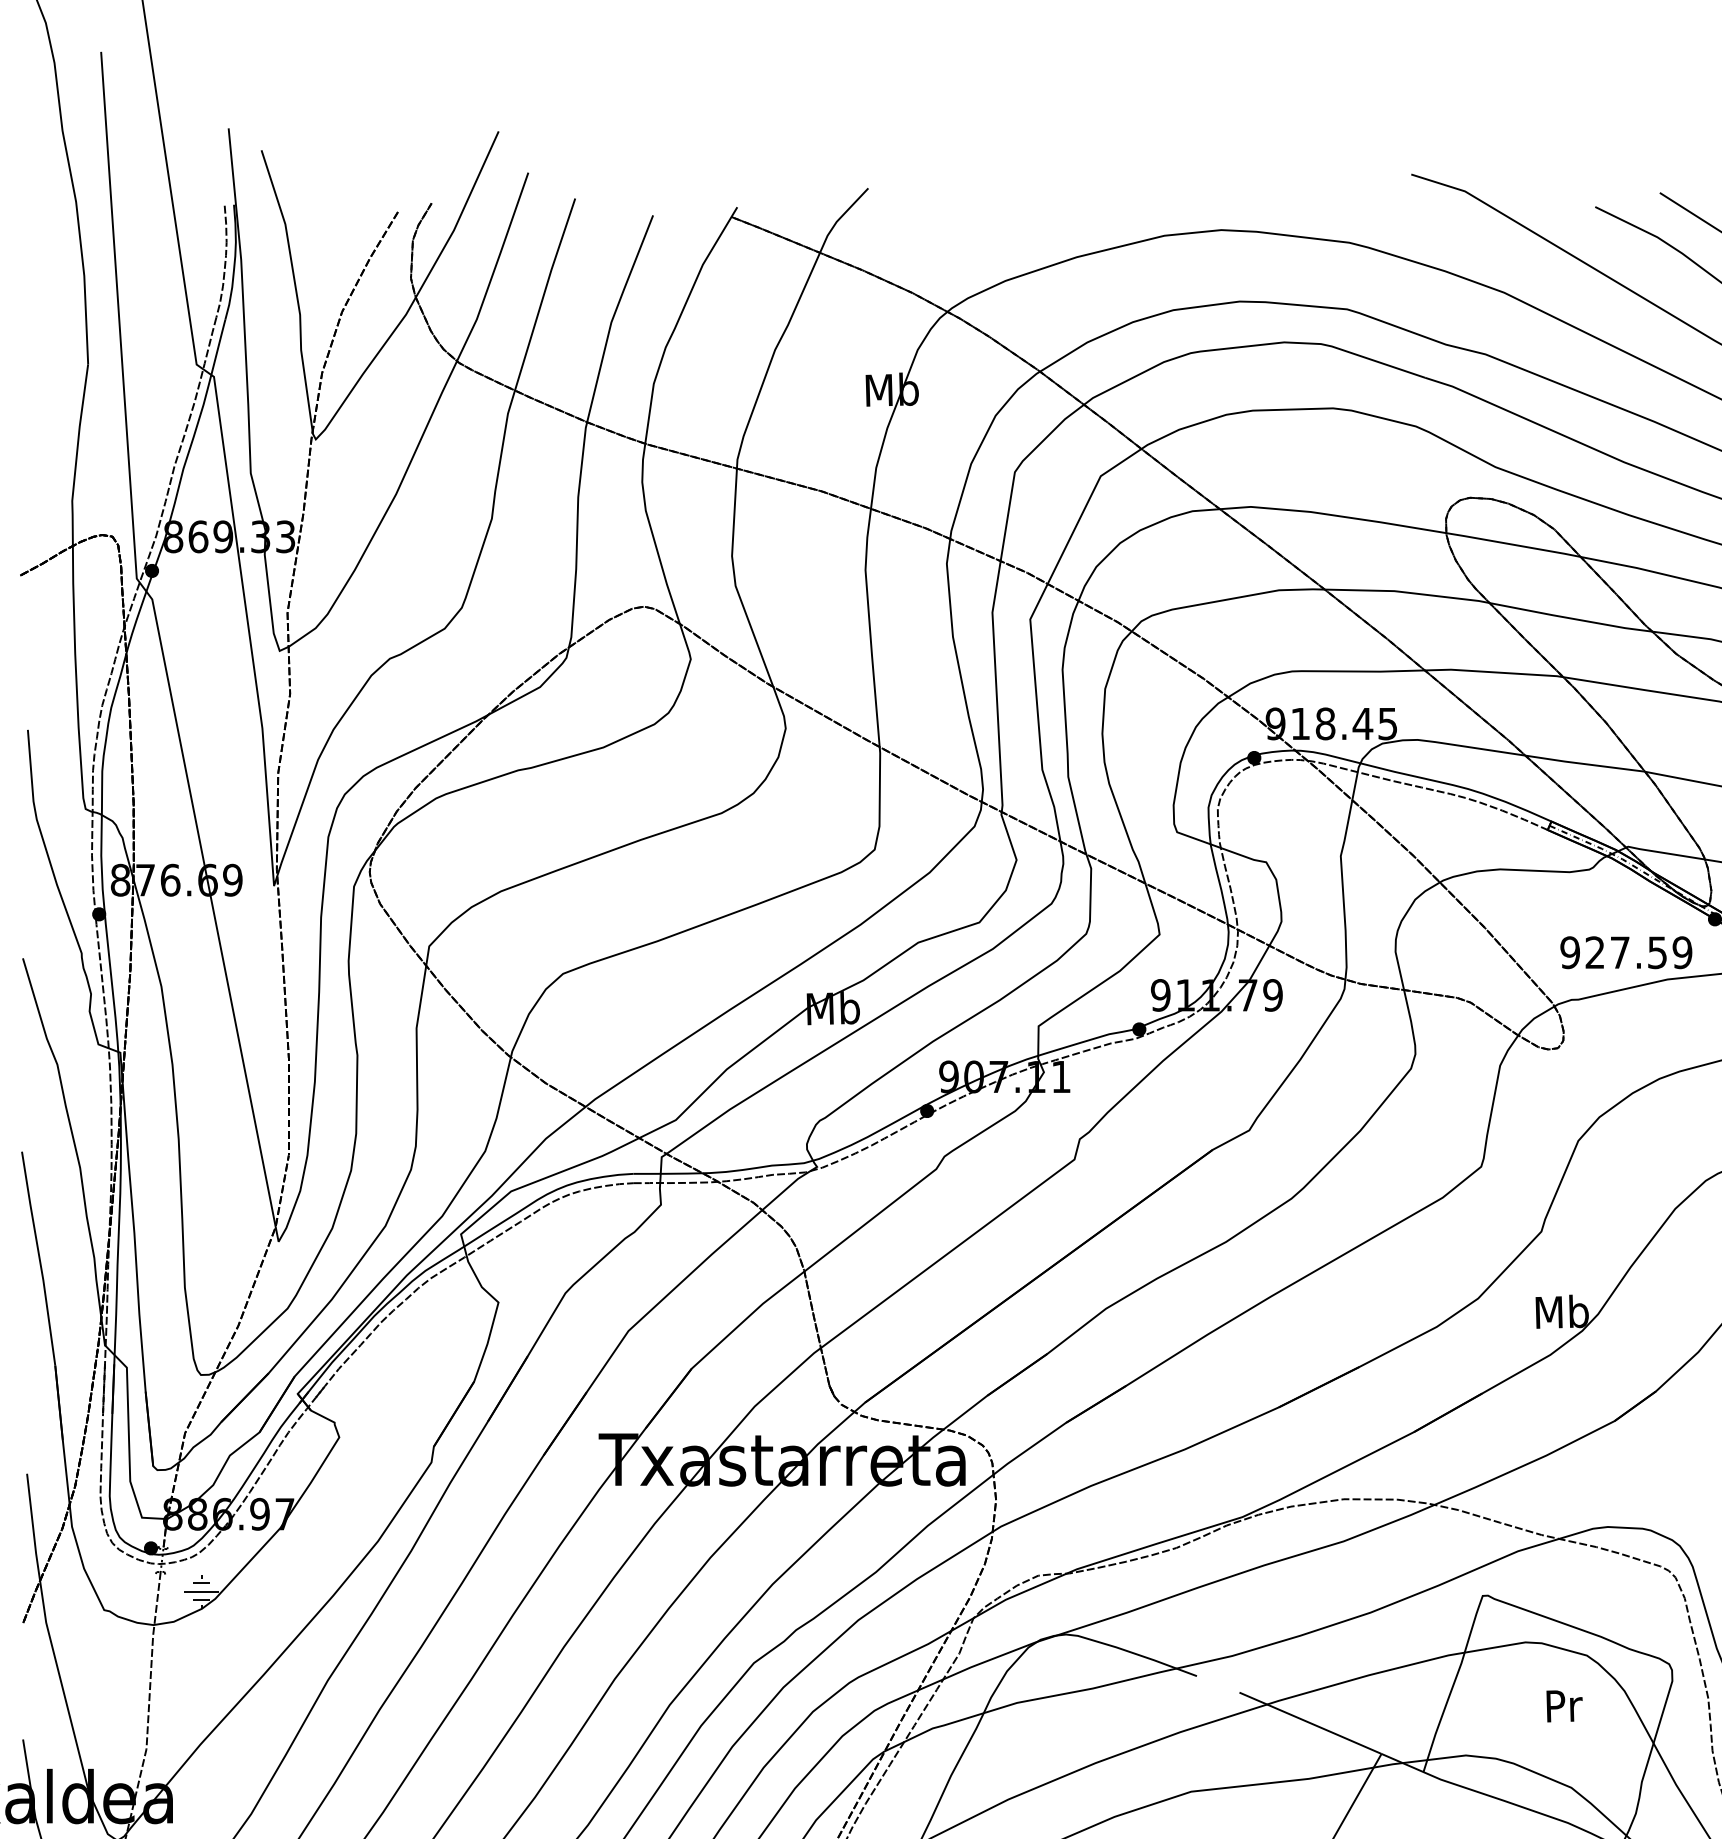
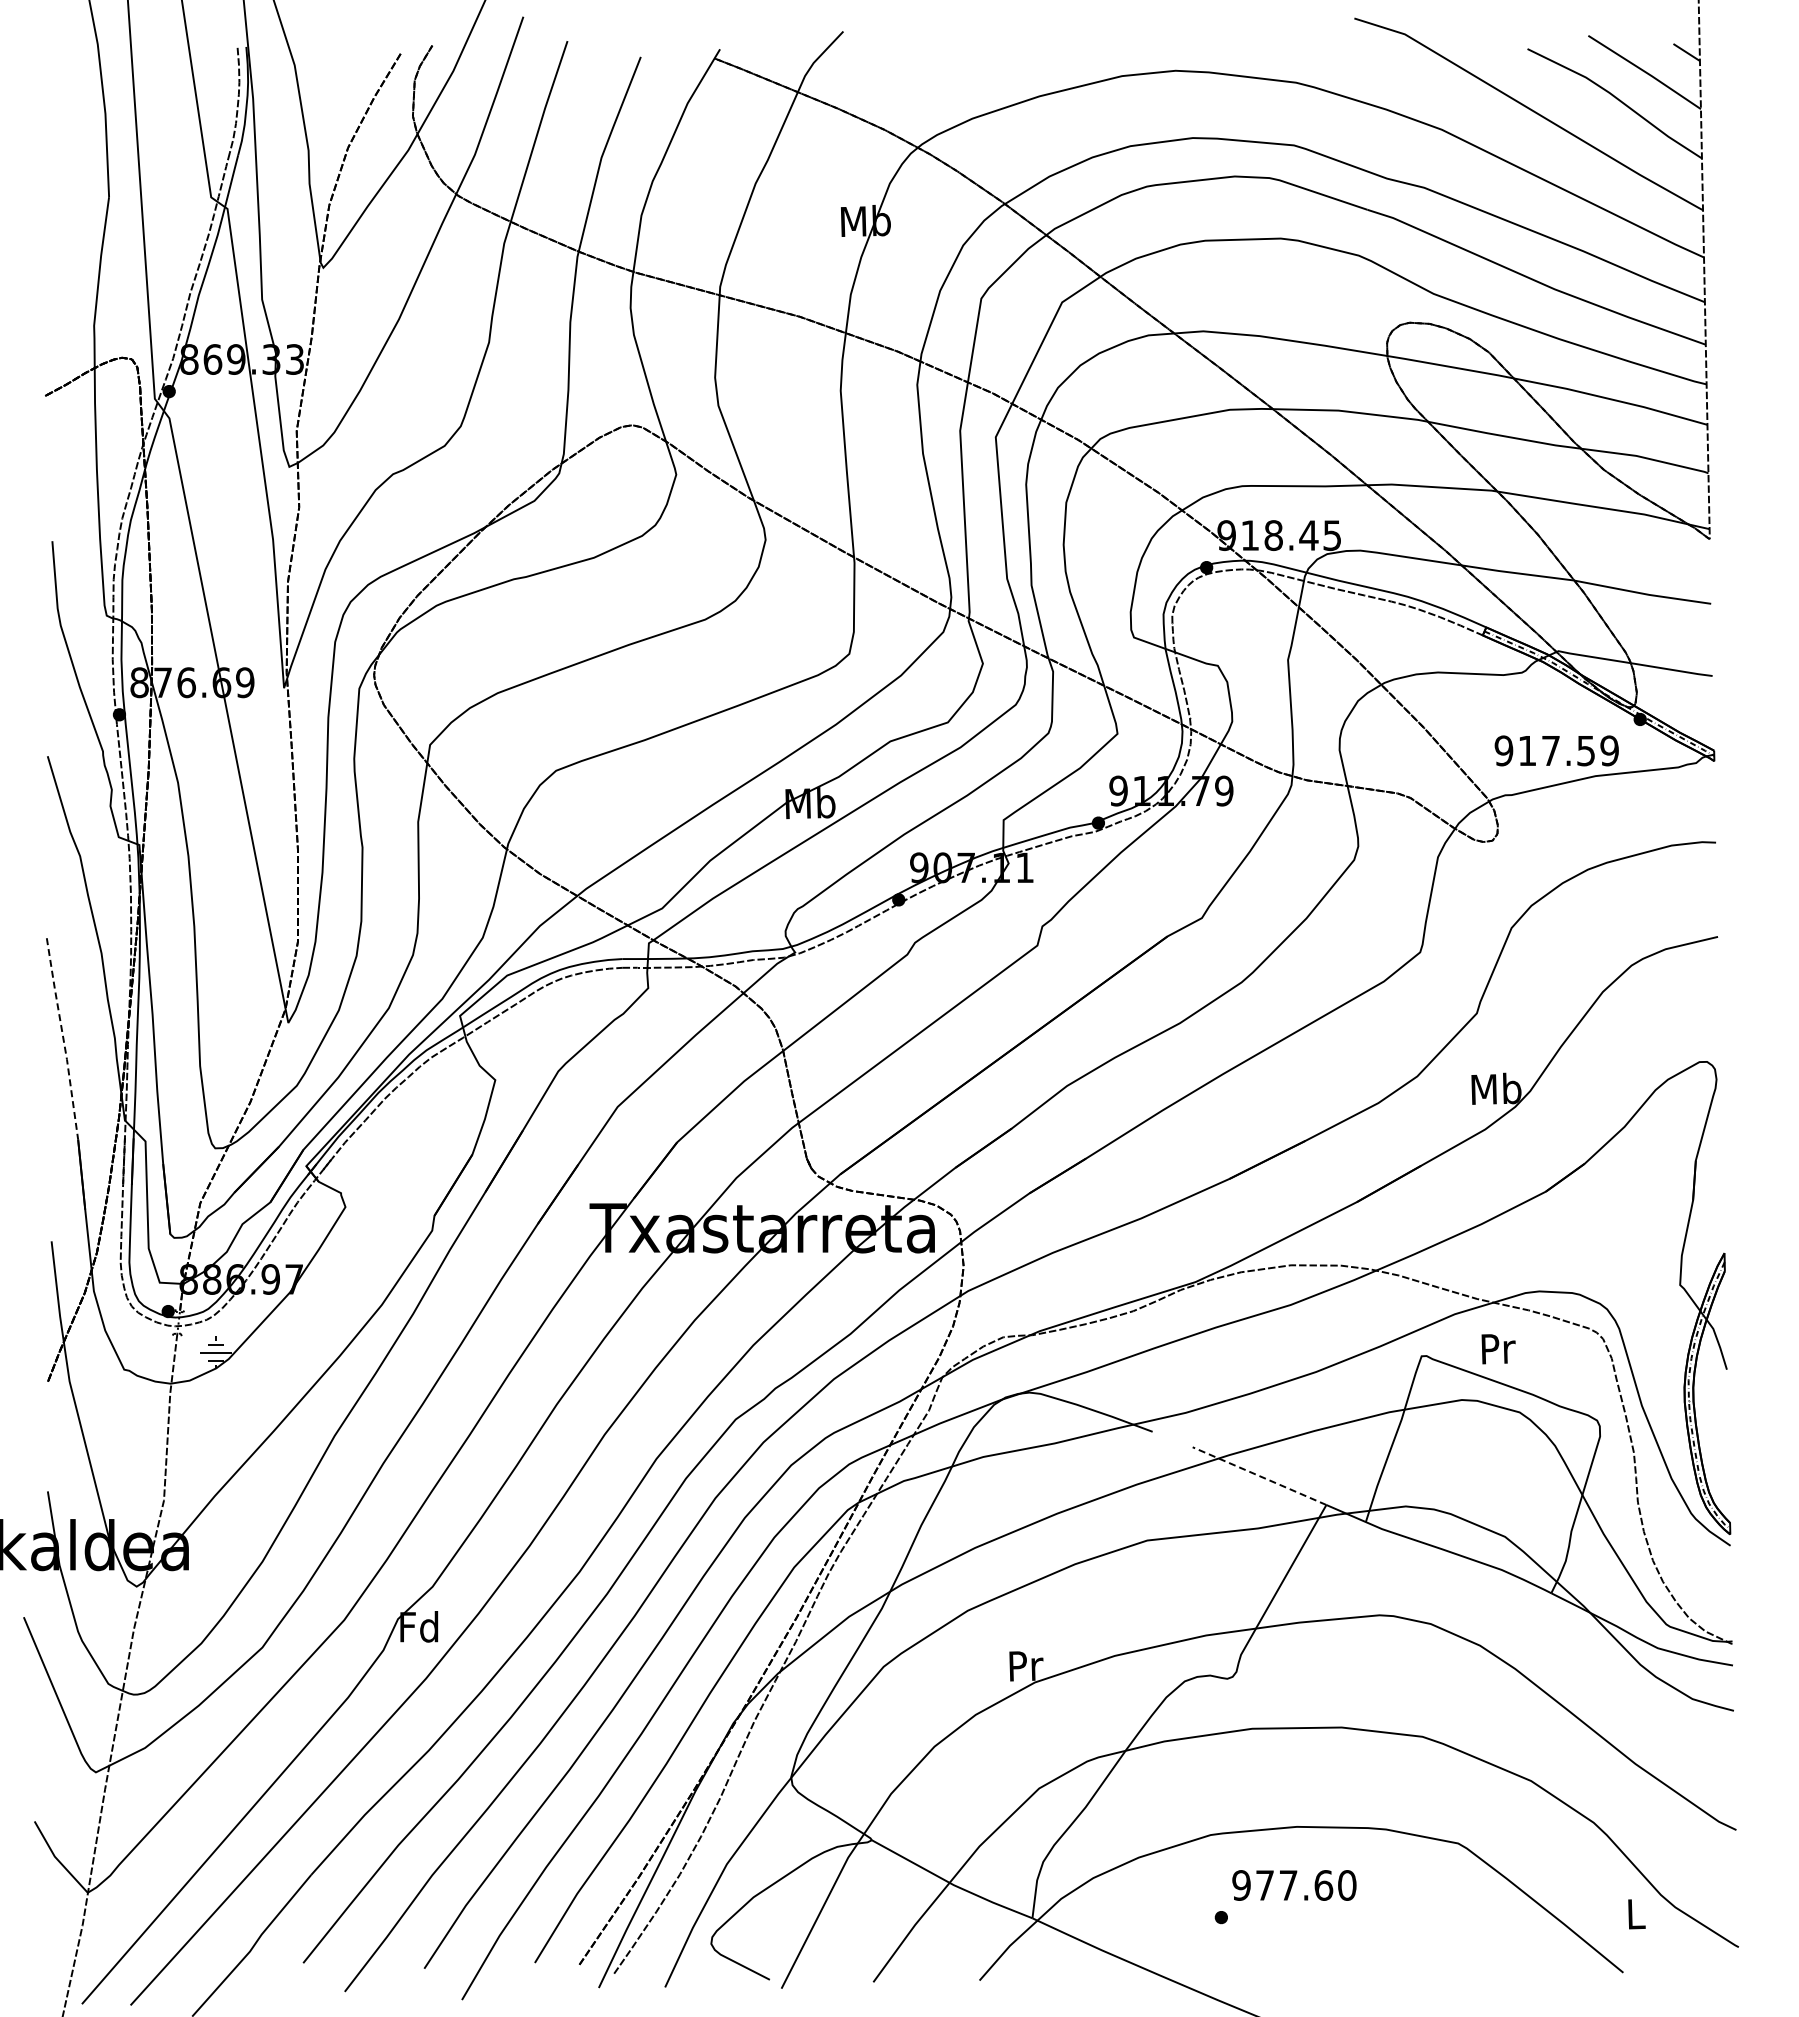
text: (1594, 952) -> (1526, 750), 927.59 -> 917.59
line: (39, 1258) -> (63, 1038), solid -> dashed
text: (1564, 1706) -> (1498, 1349), moved
line: (1311, 1723) -> (1260, 1476), solid -> dashed

